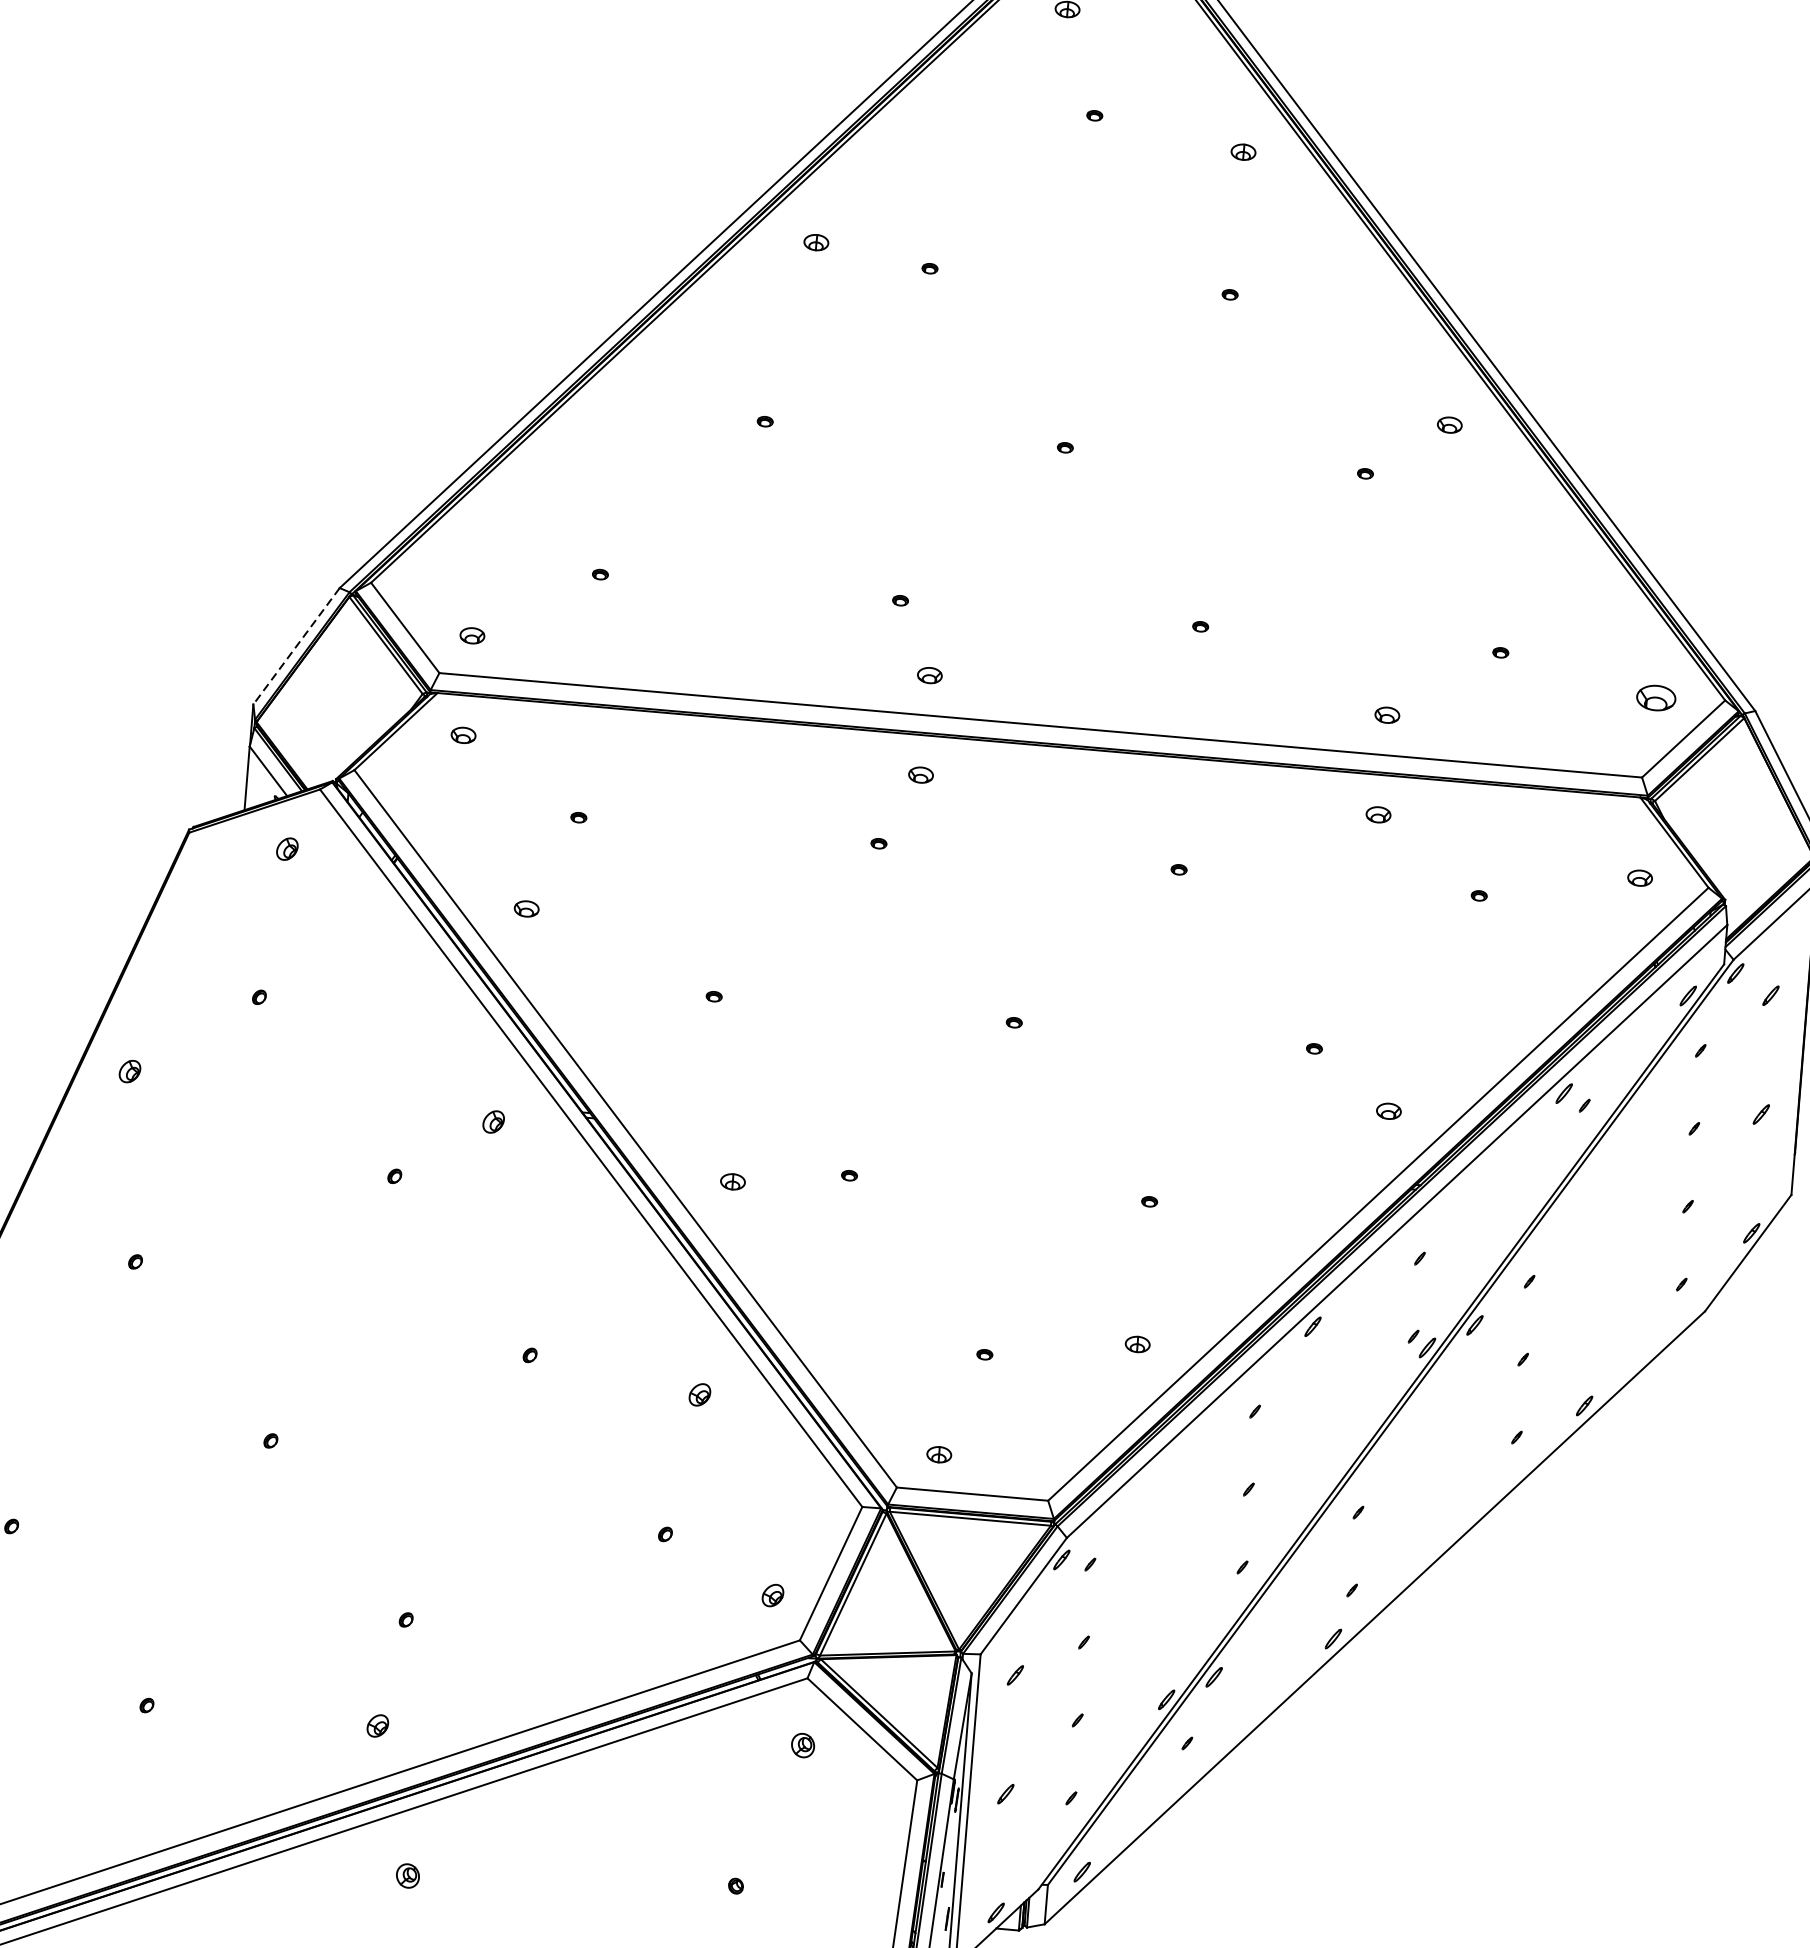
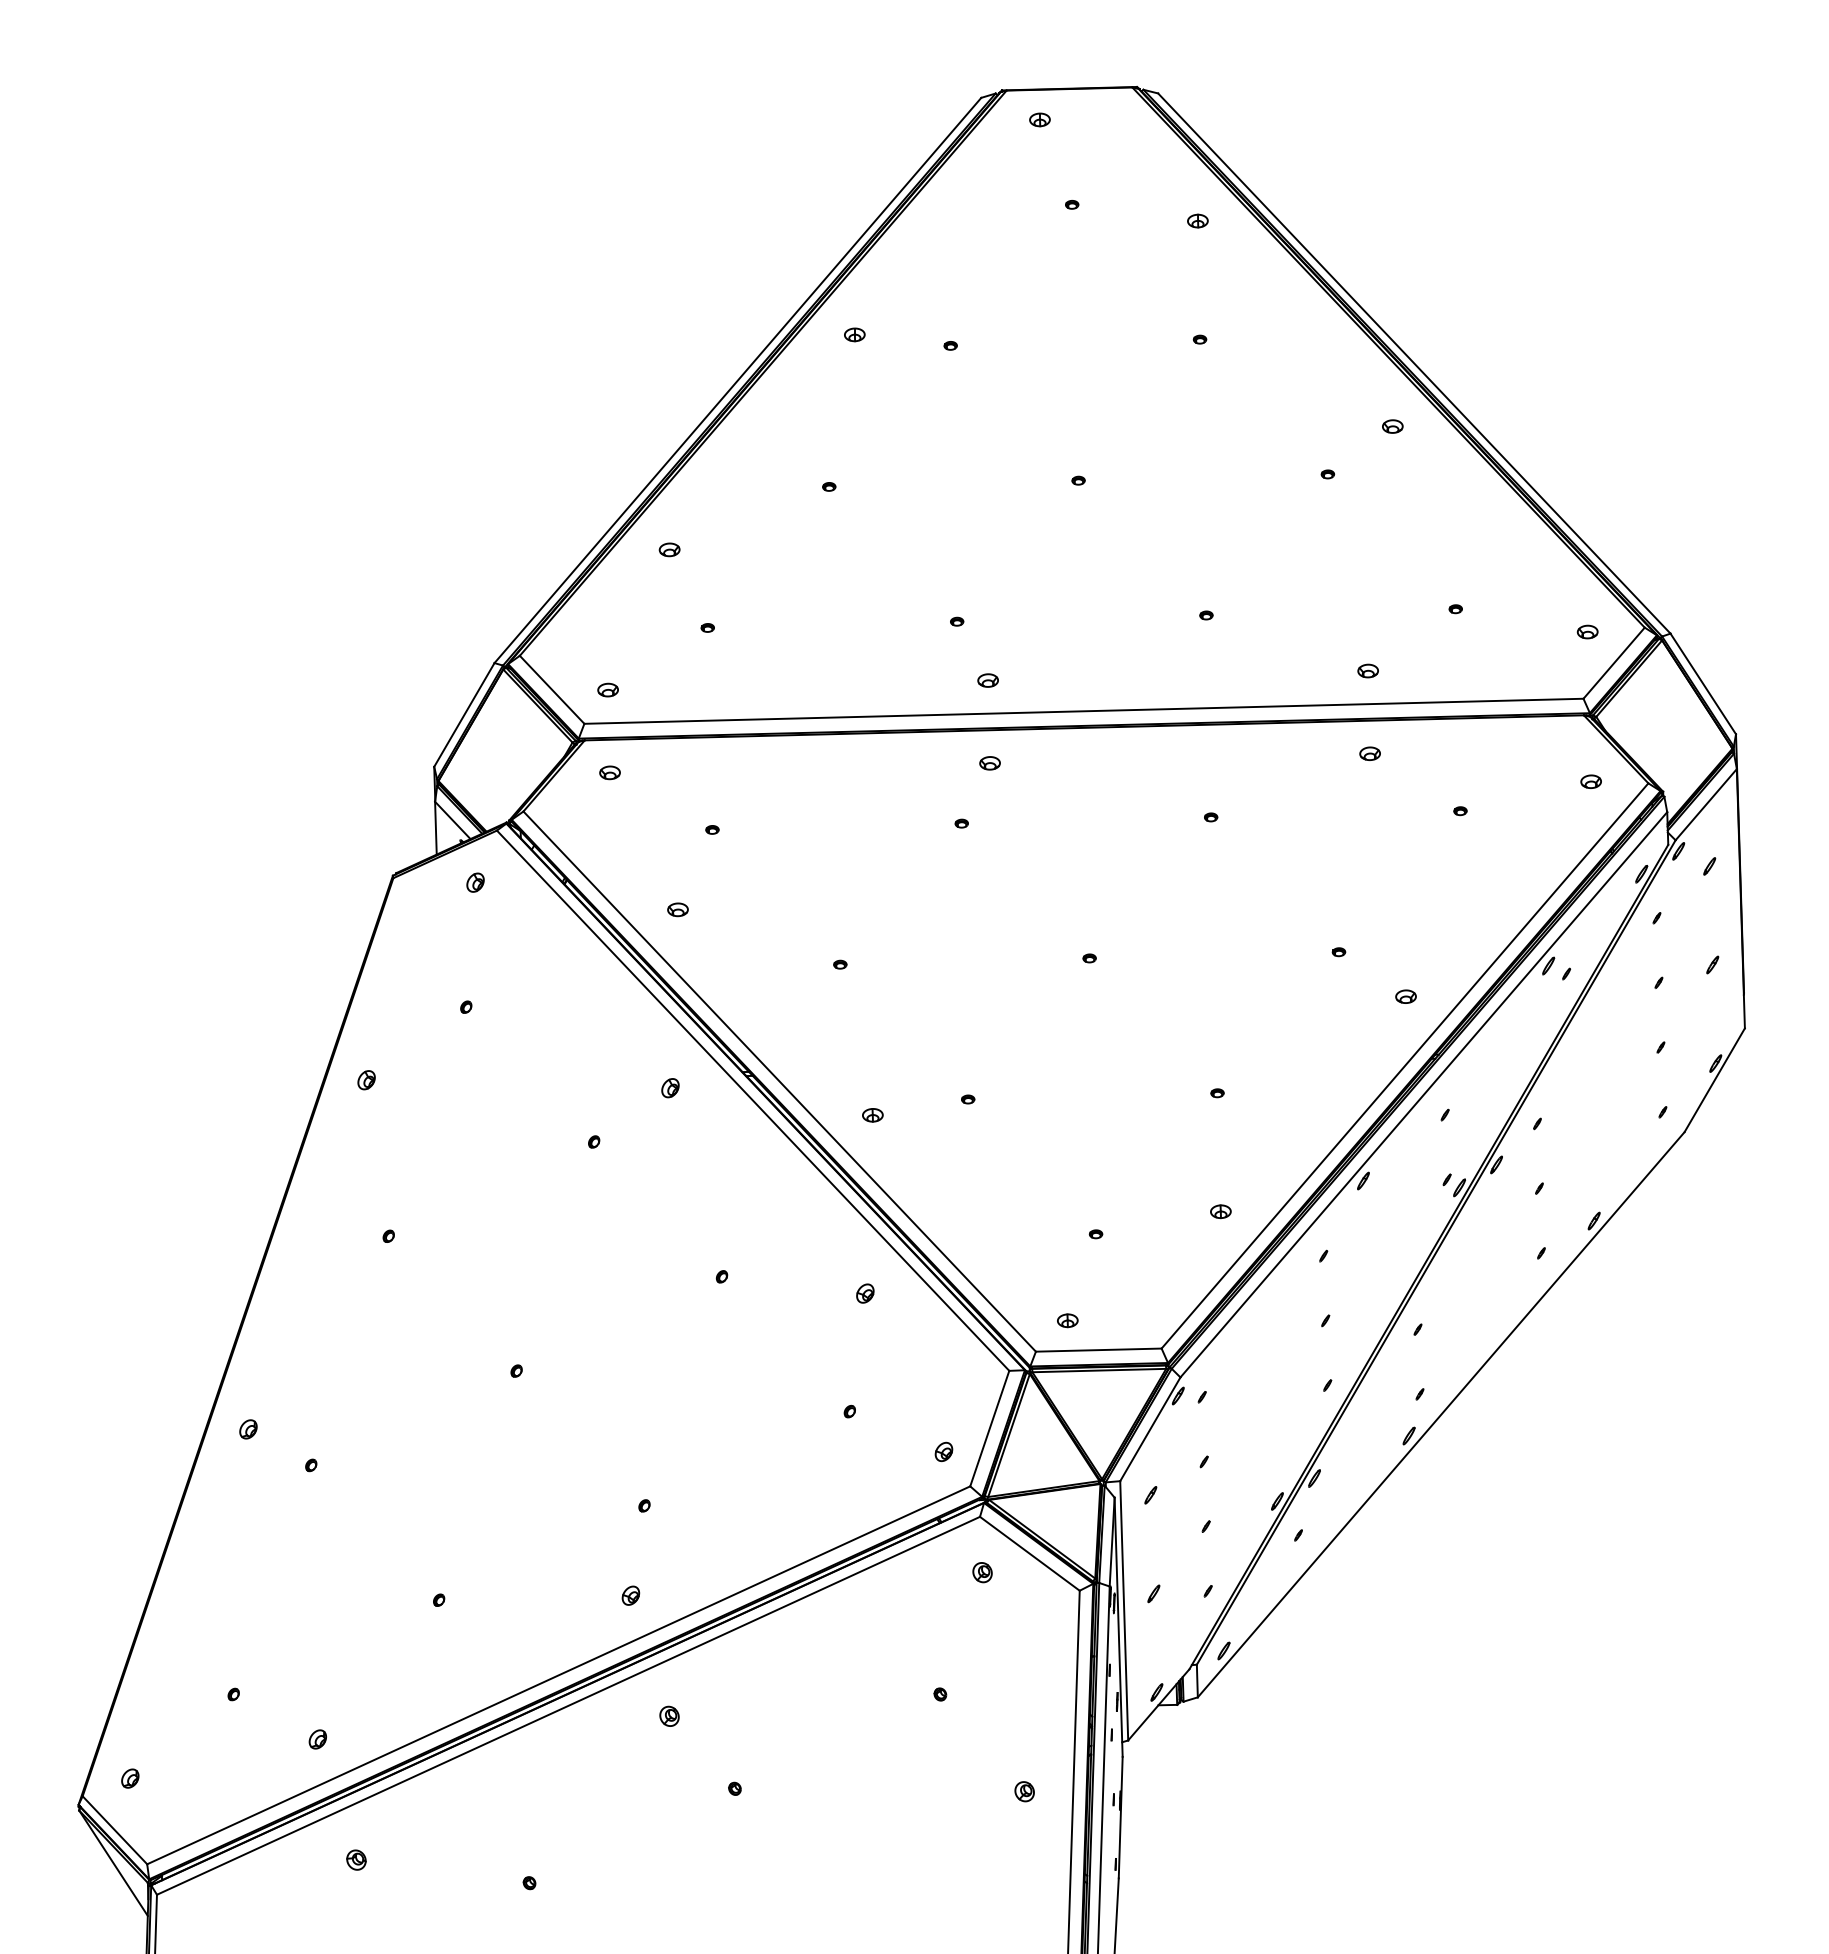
part: (565, 475) -> (669, 549), added
line: (296, 646) -> (464, 715), dashed -> solid
part: (1655, 697) -> (1587, 631), size x0.62

